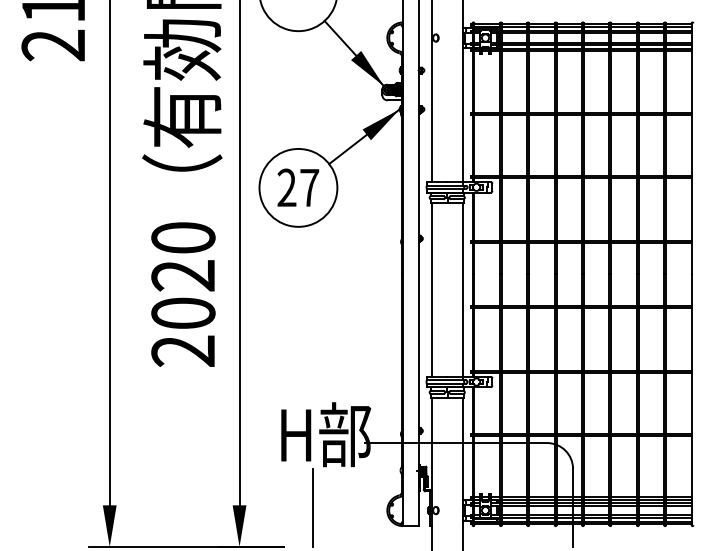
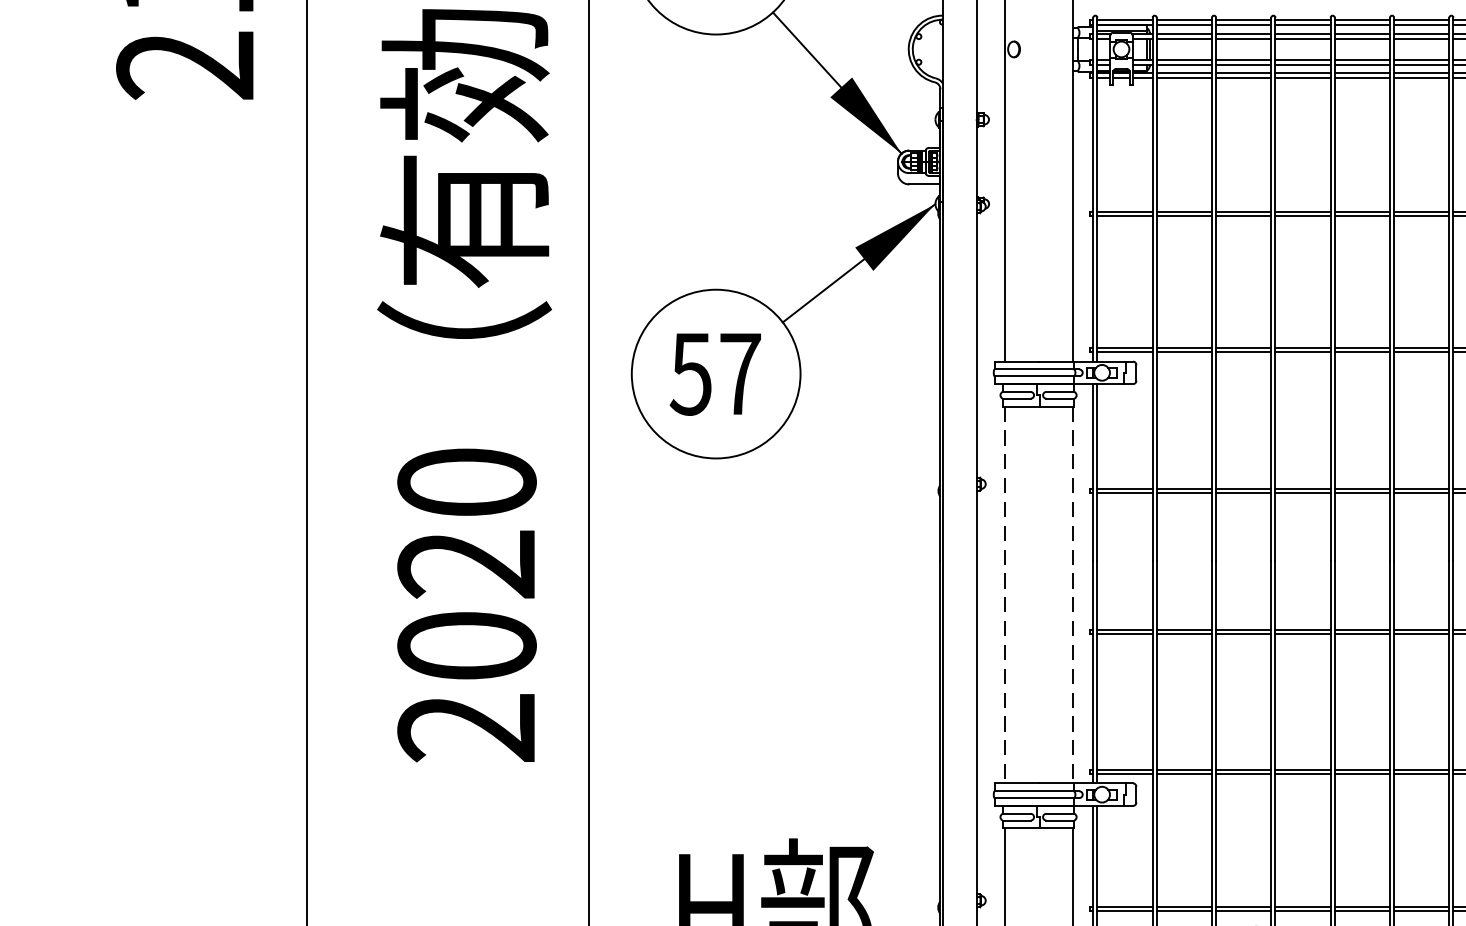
text: (286, 187) -> (690, 373), 27 -> 57
line: (431, 289) -> (1004, 594), solid -> dashed
line: (462, 289) -> (1071, 594), solid -> dashed

